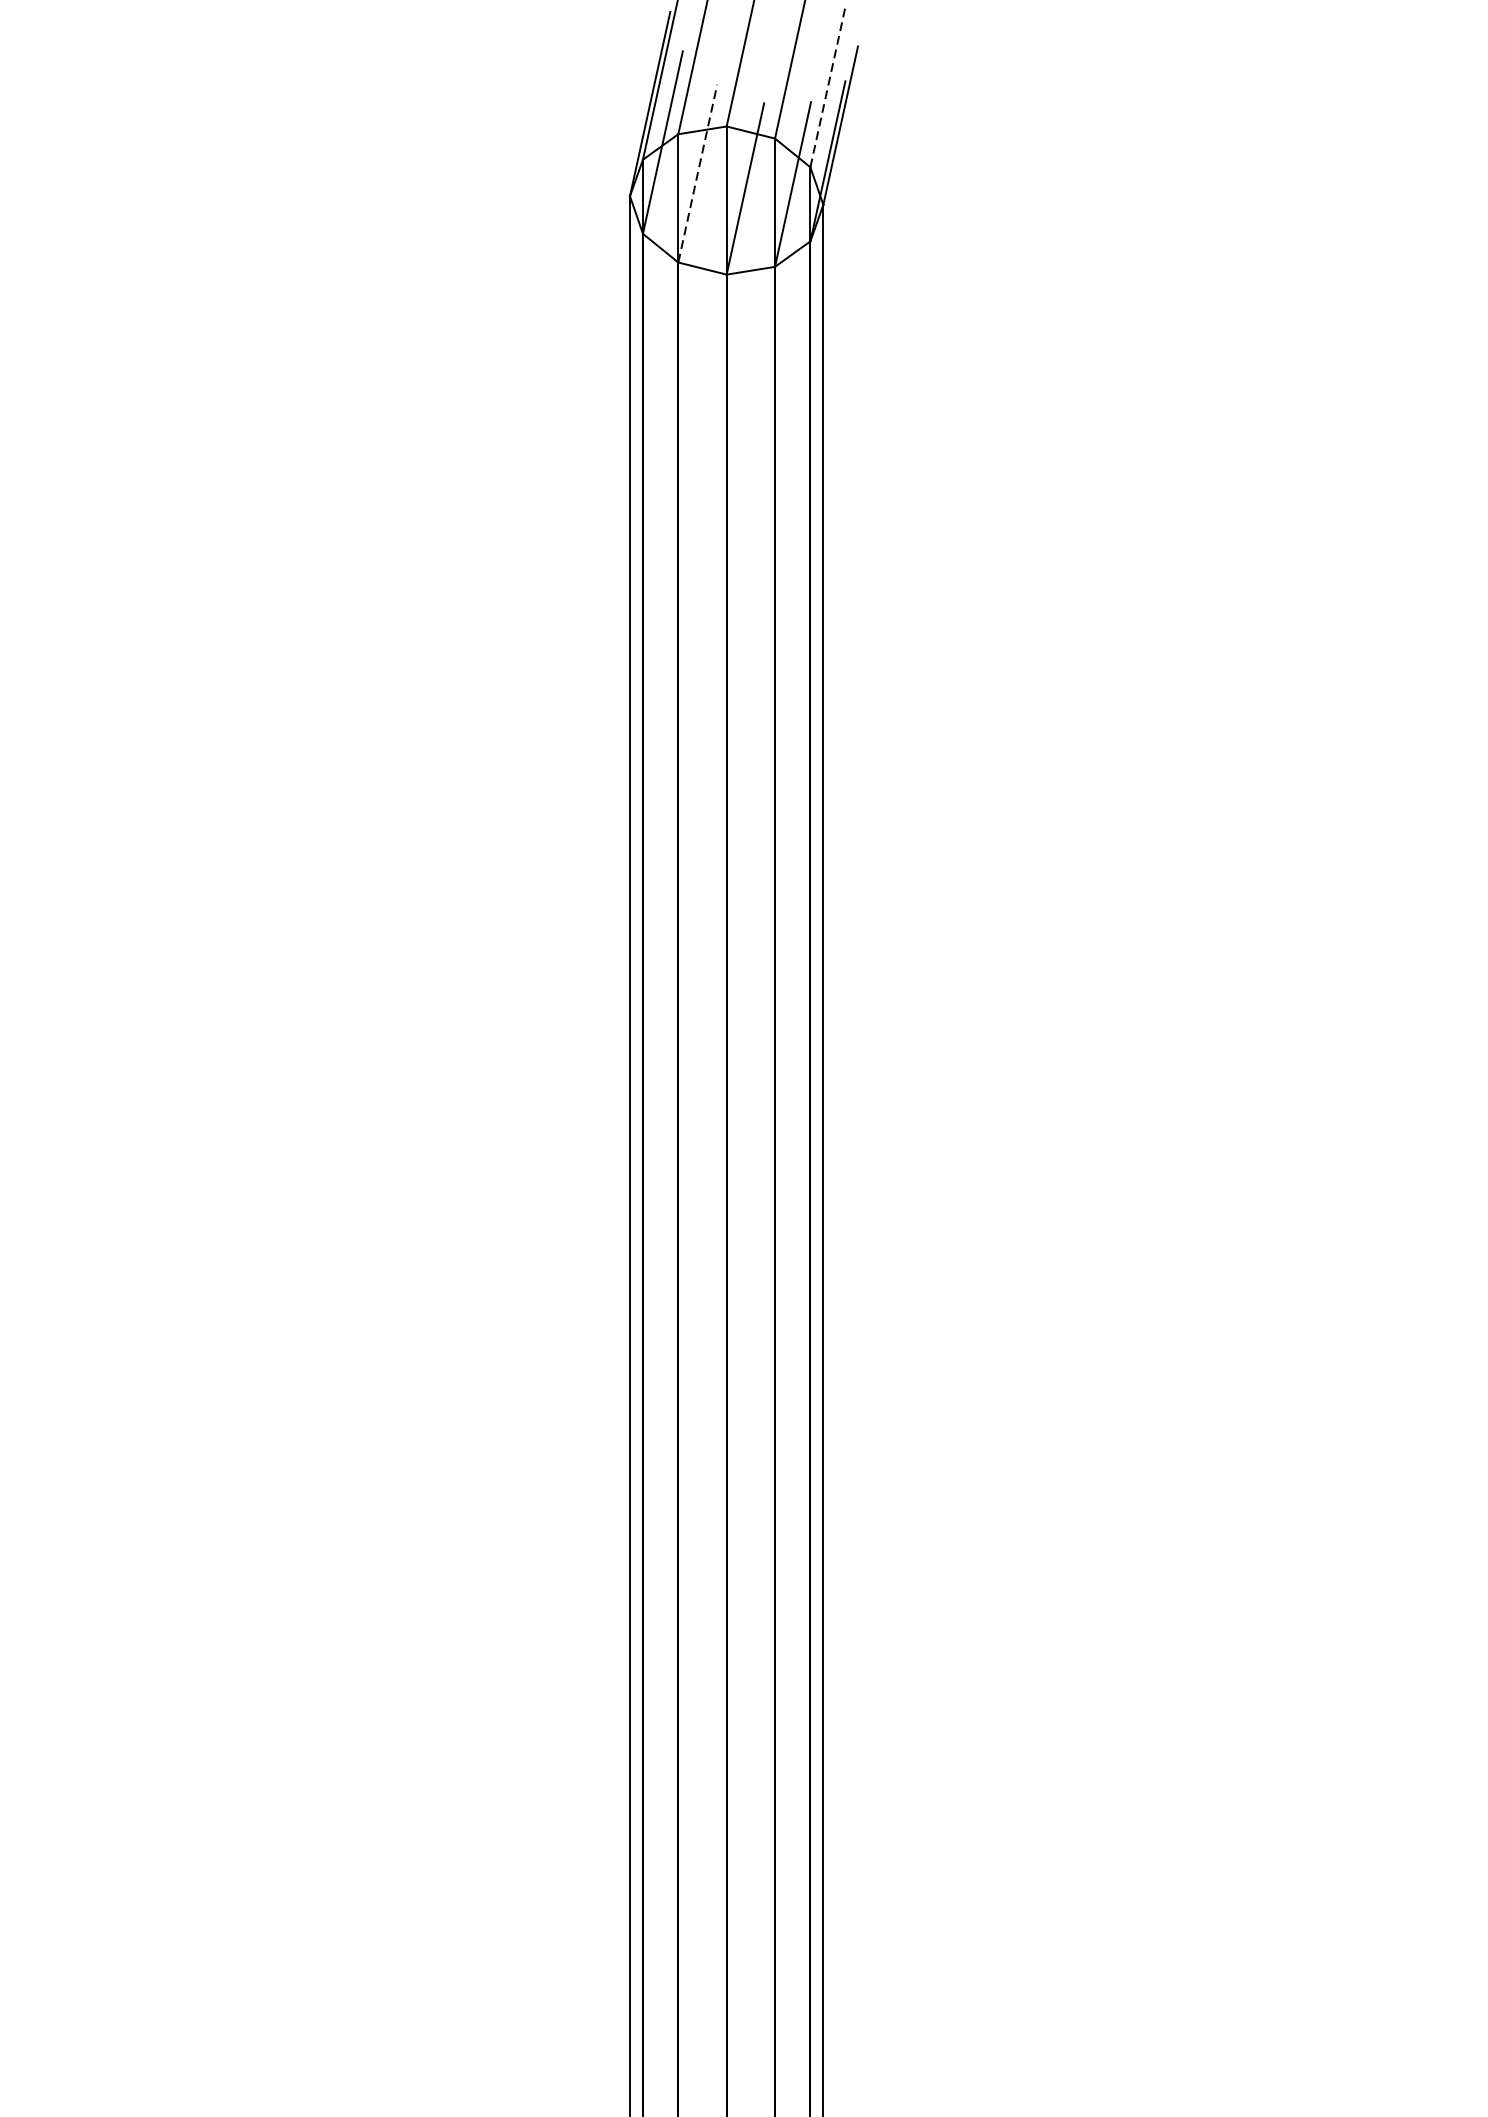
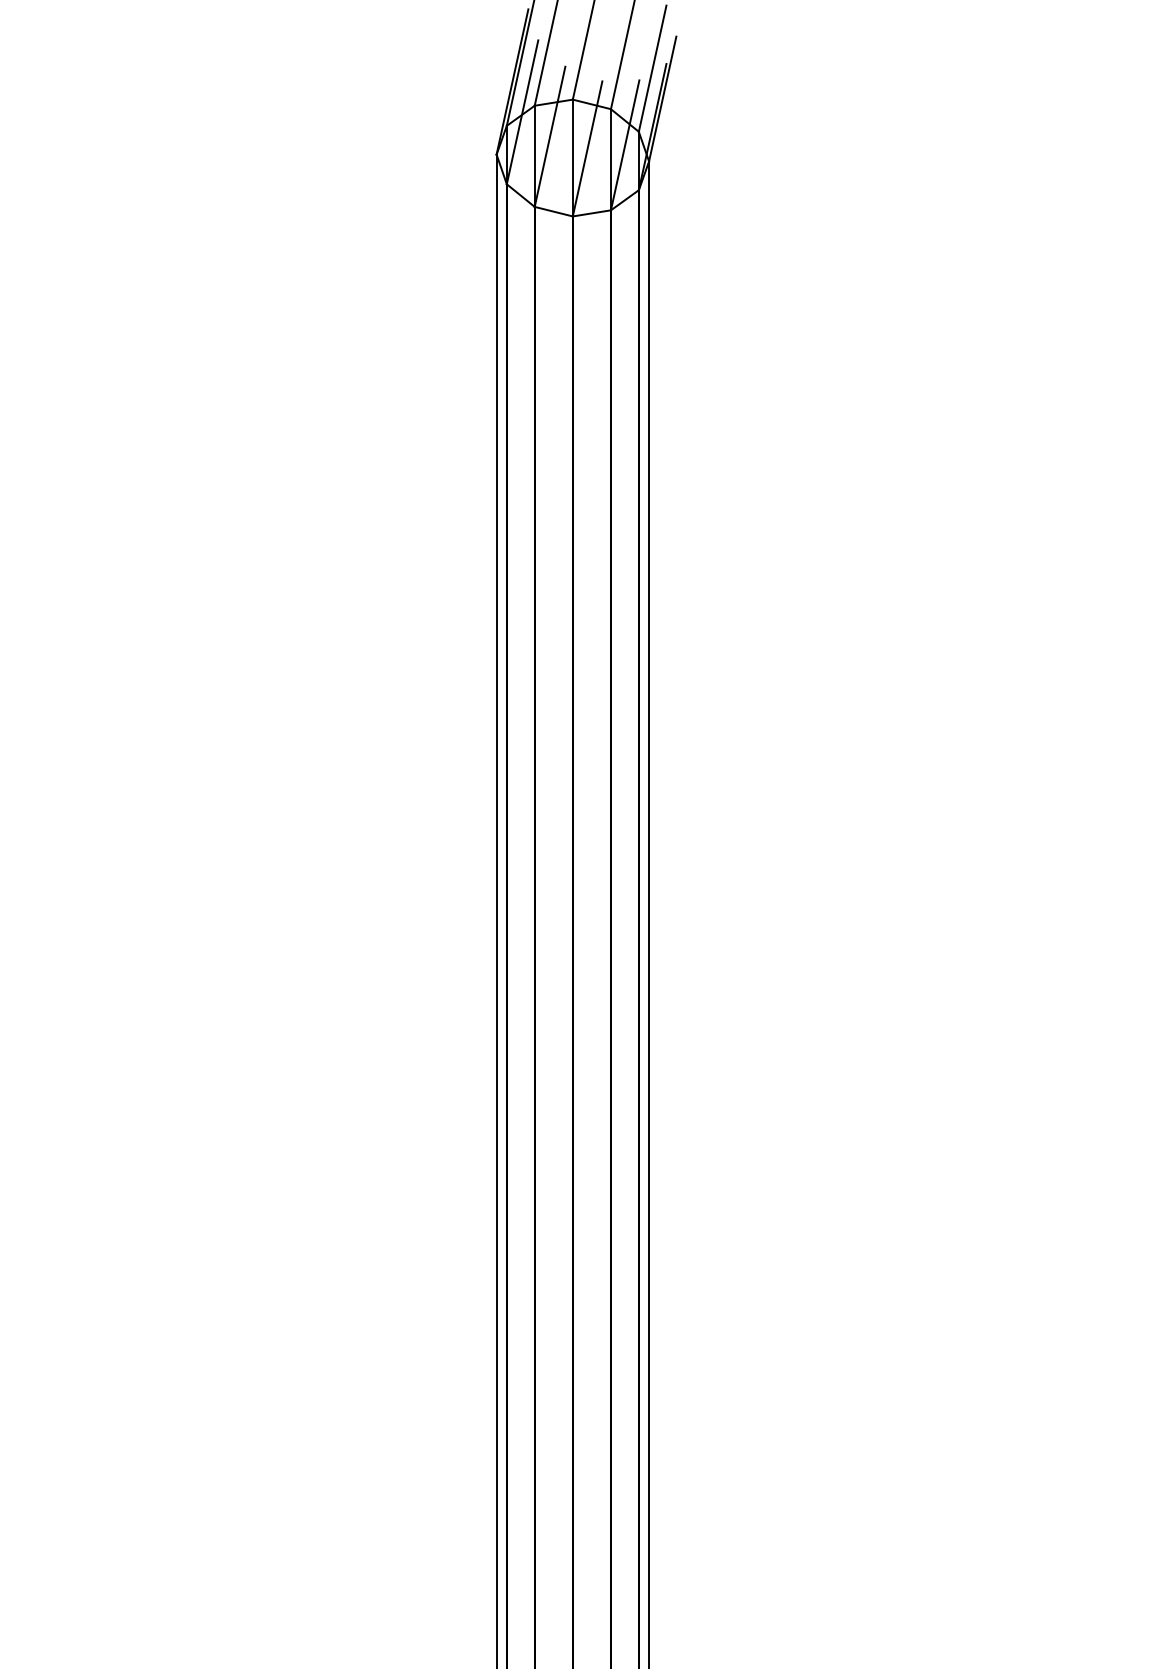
line: (827, 86) -> (652, 68), dashed -> solid
line: (698, 173) -> (550, 136), dashed -> solid

